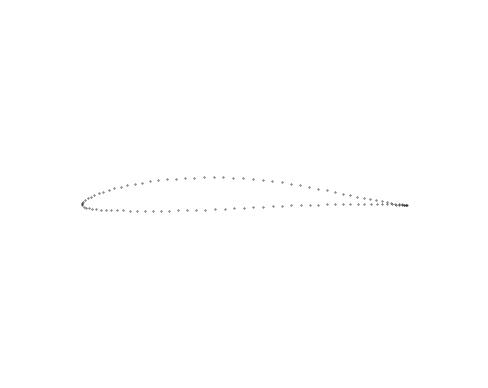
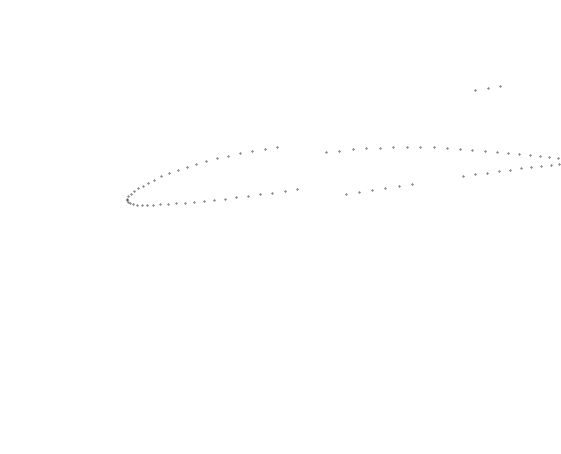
part: (142, 184) -> (207, 163), moved
part: (282, 205) -> (488, 87), moved

